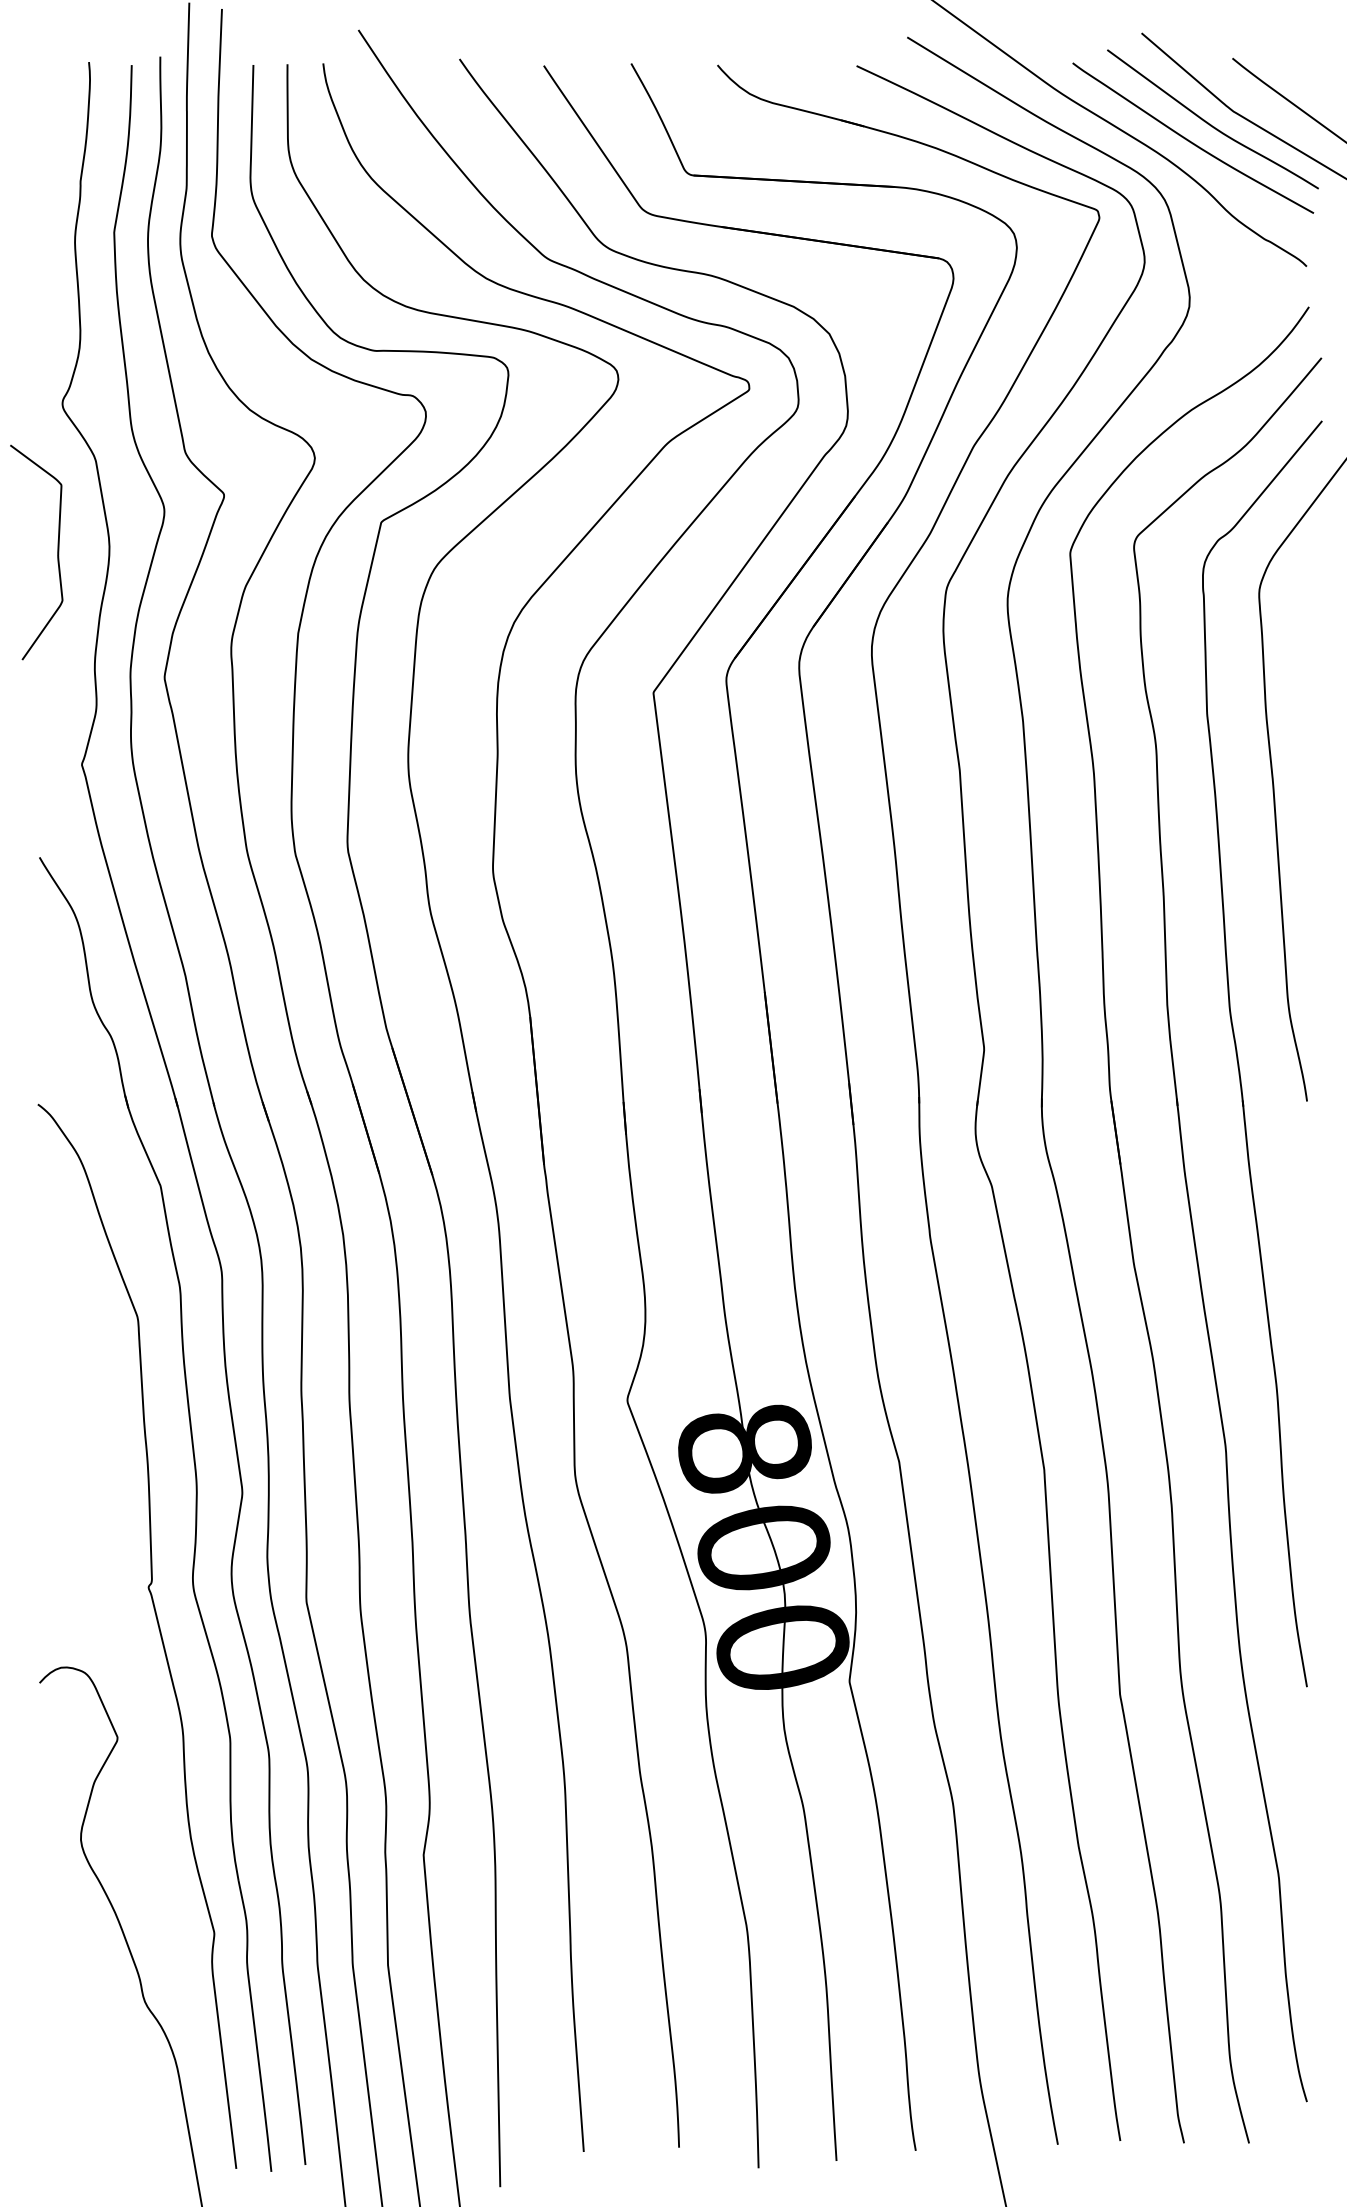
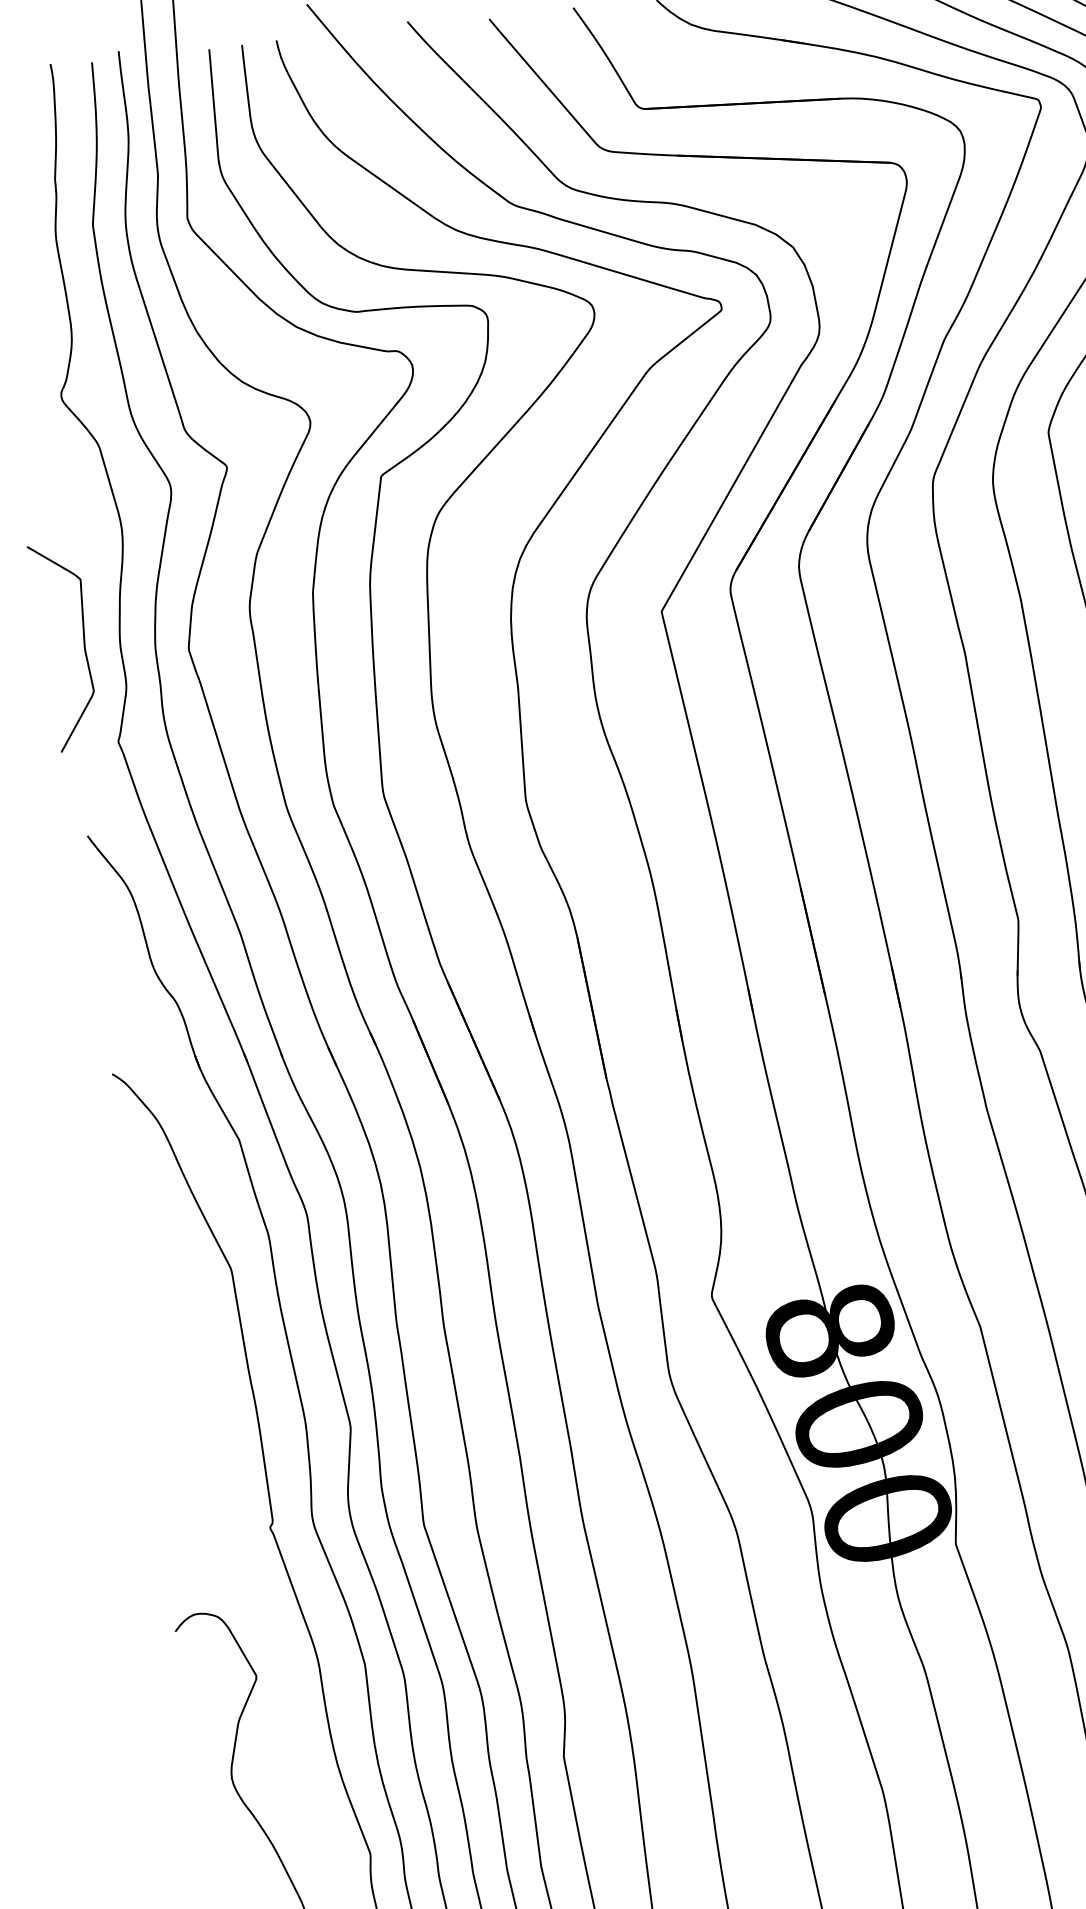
curve: (57, 552) -> (83, 645), moved

